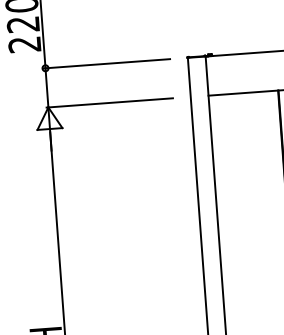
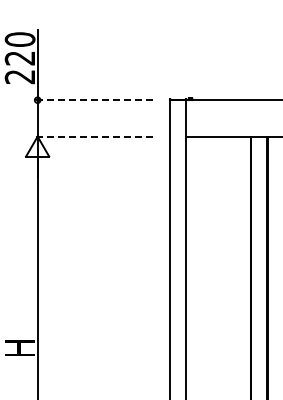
line: (106, 64) -> (94, 100), solid -> dashed
line: (109, 102) -> (94, 136), solid -> dashed

